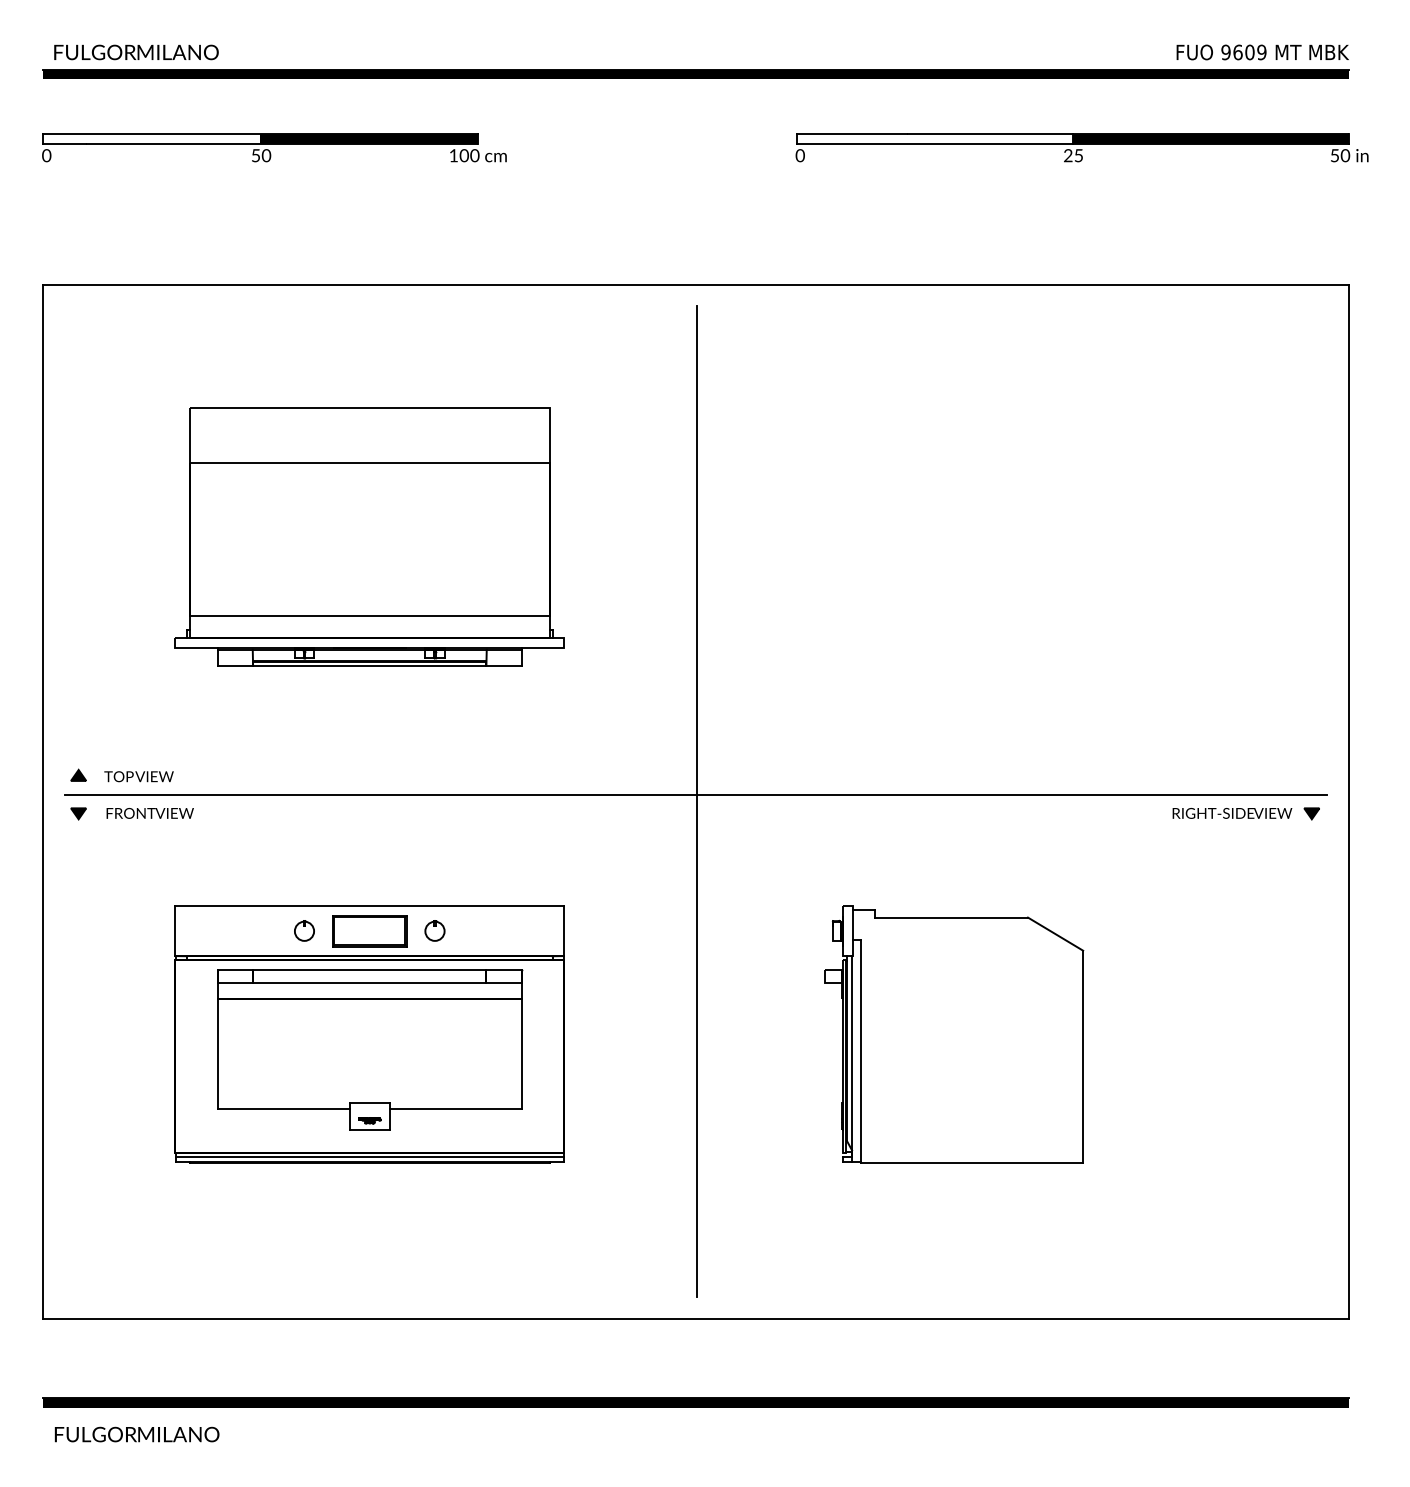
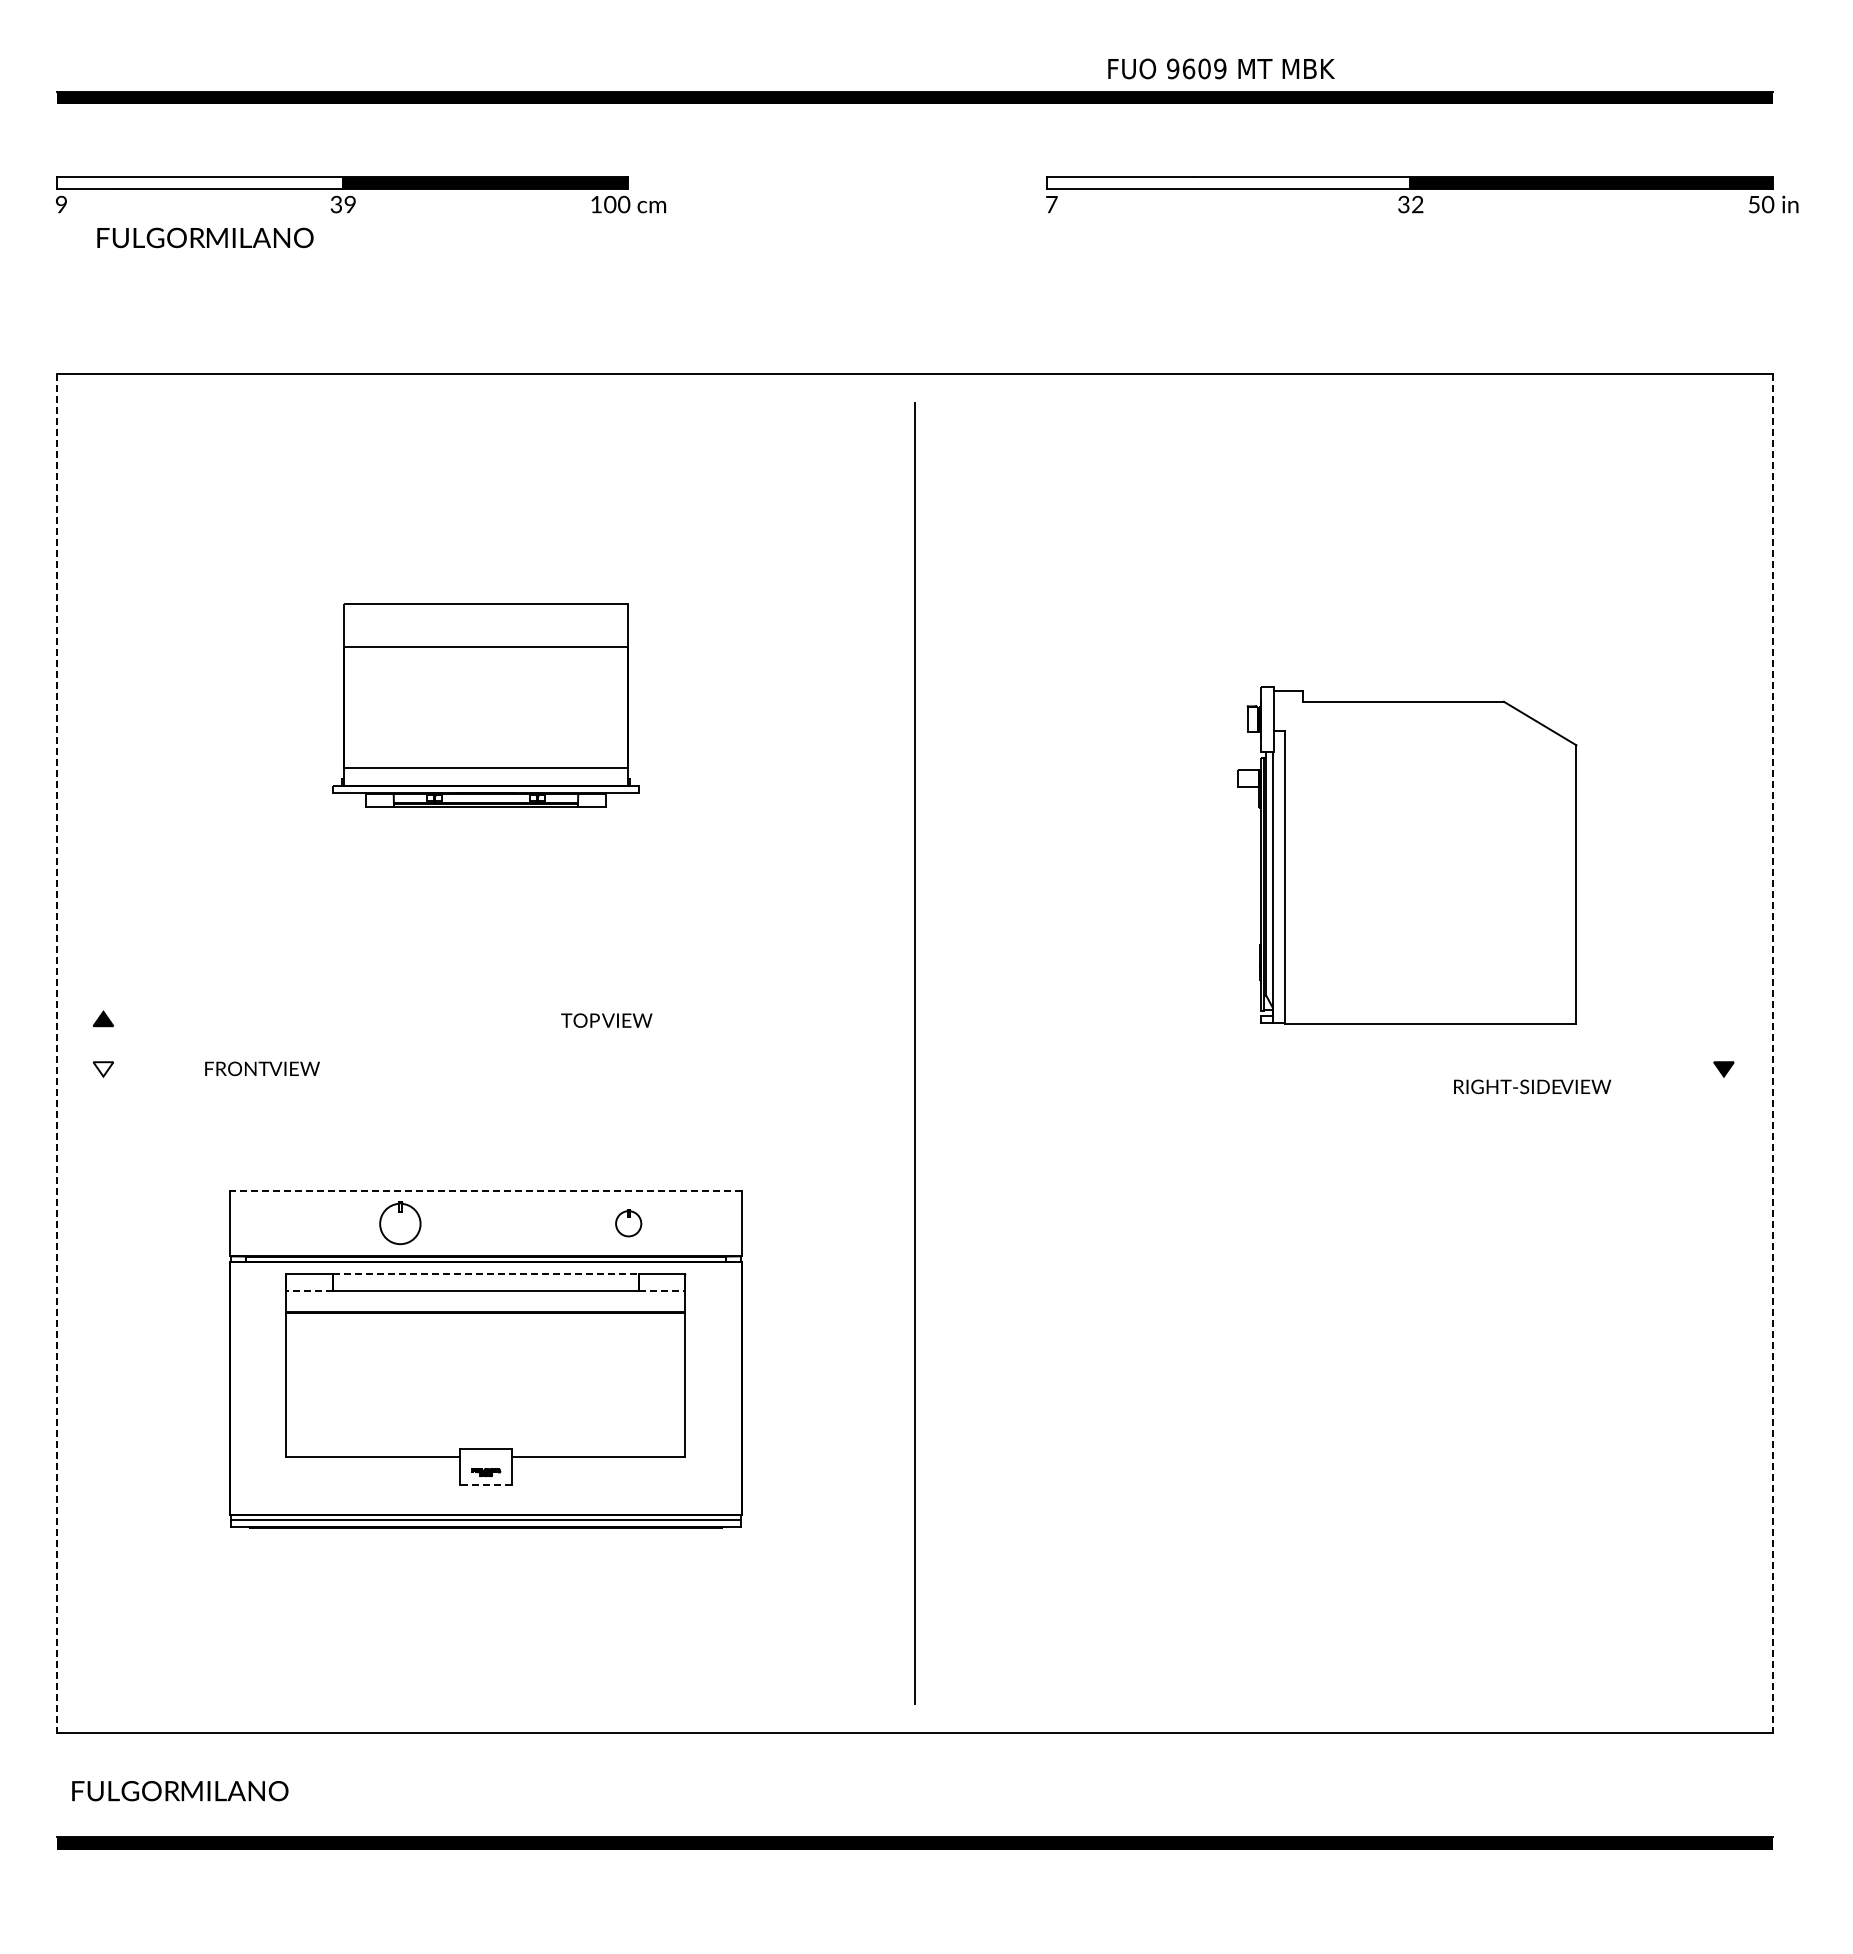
text: (136, 52) -> (205, 237), moved
text: (1262, 52) -> (1221, 68), moved
text: (261, 155) -> (343, 204), 50 -> 39
text: (800, 155) -> (1051, 204), 0 -> 7
text: (1073, 155) -> (1410, 204), 25 -> 32
text: (46, 156) -> (61, 205), 0 -> 9
part: (369, 536) -> (485, 705), size x0.6
text: (138, 776) -> (606, 1020), moved
line: (695, 794) -> (914, 1044), removed
line: (42, 801) -> (56, 1053), solid -> dashed
line: (1348, 801) -> (1772, 1053), solid -> dashed
fill: (78, 813) -> (103, 1069), removed
text: (150, 813) -> (262, 1068), moved
text: (1232, 813) -> (1532, 1086), moved
line: (369, 905) -> (485, 1190), solid -> dashed
part: (303, 931) -> (399, 1223), size x1.6
part: (369, 931) -> (485, 1223), removed
part: (434, 931) -> (628, 1223), moved
line: (370, 969) -> (486, 1274), solid -> dashed
line: (235, 982) -> (309, 1291), solid -> dashed
line: (504, 982) -> (662, 1291), solid -> dashed
part: (954, 1034) -> (1407, 855), moved
line: (369, 1129) -> (485, 1484), solid -> dashed
text: (137, 1434) -> (180, 1791), moved

